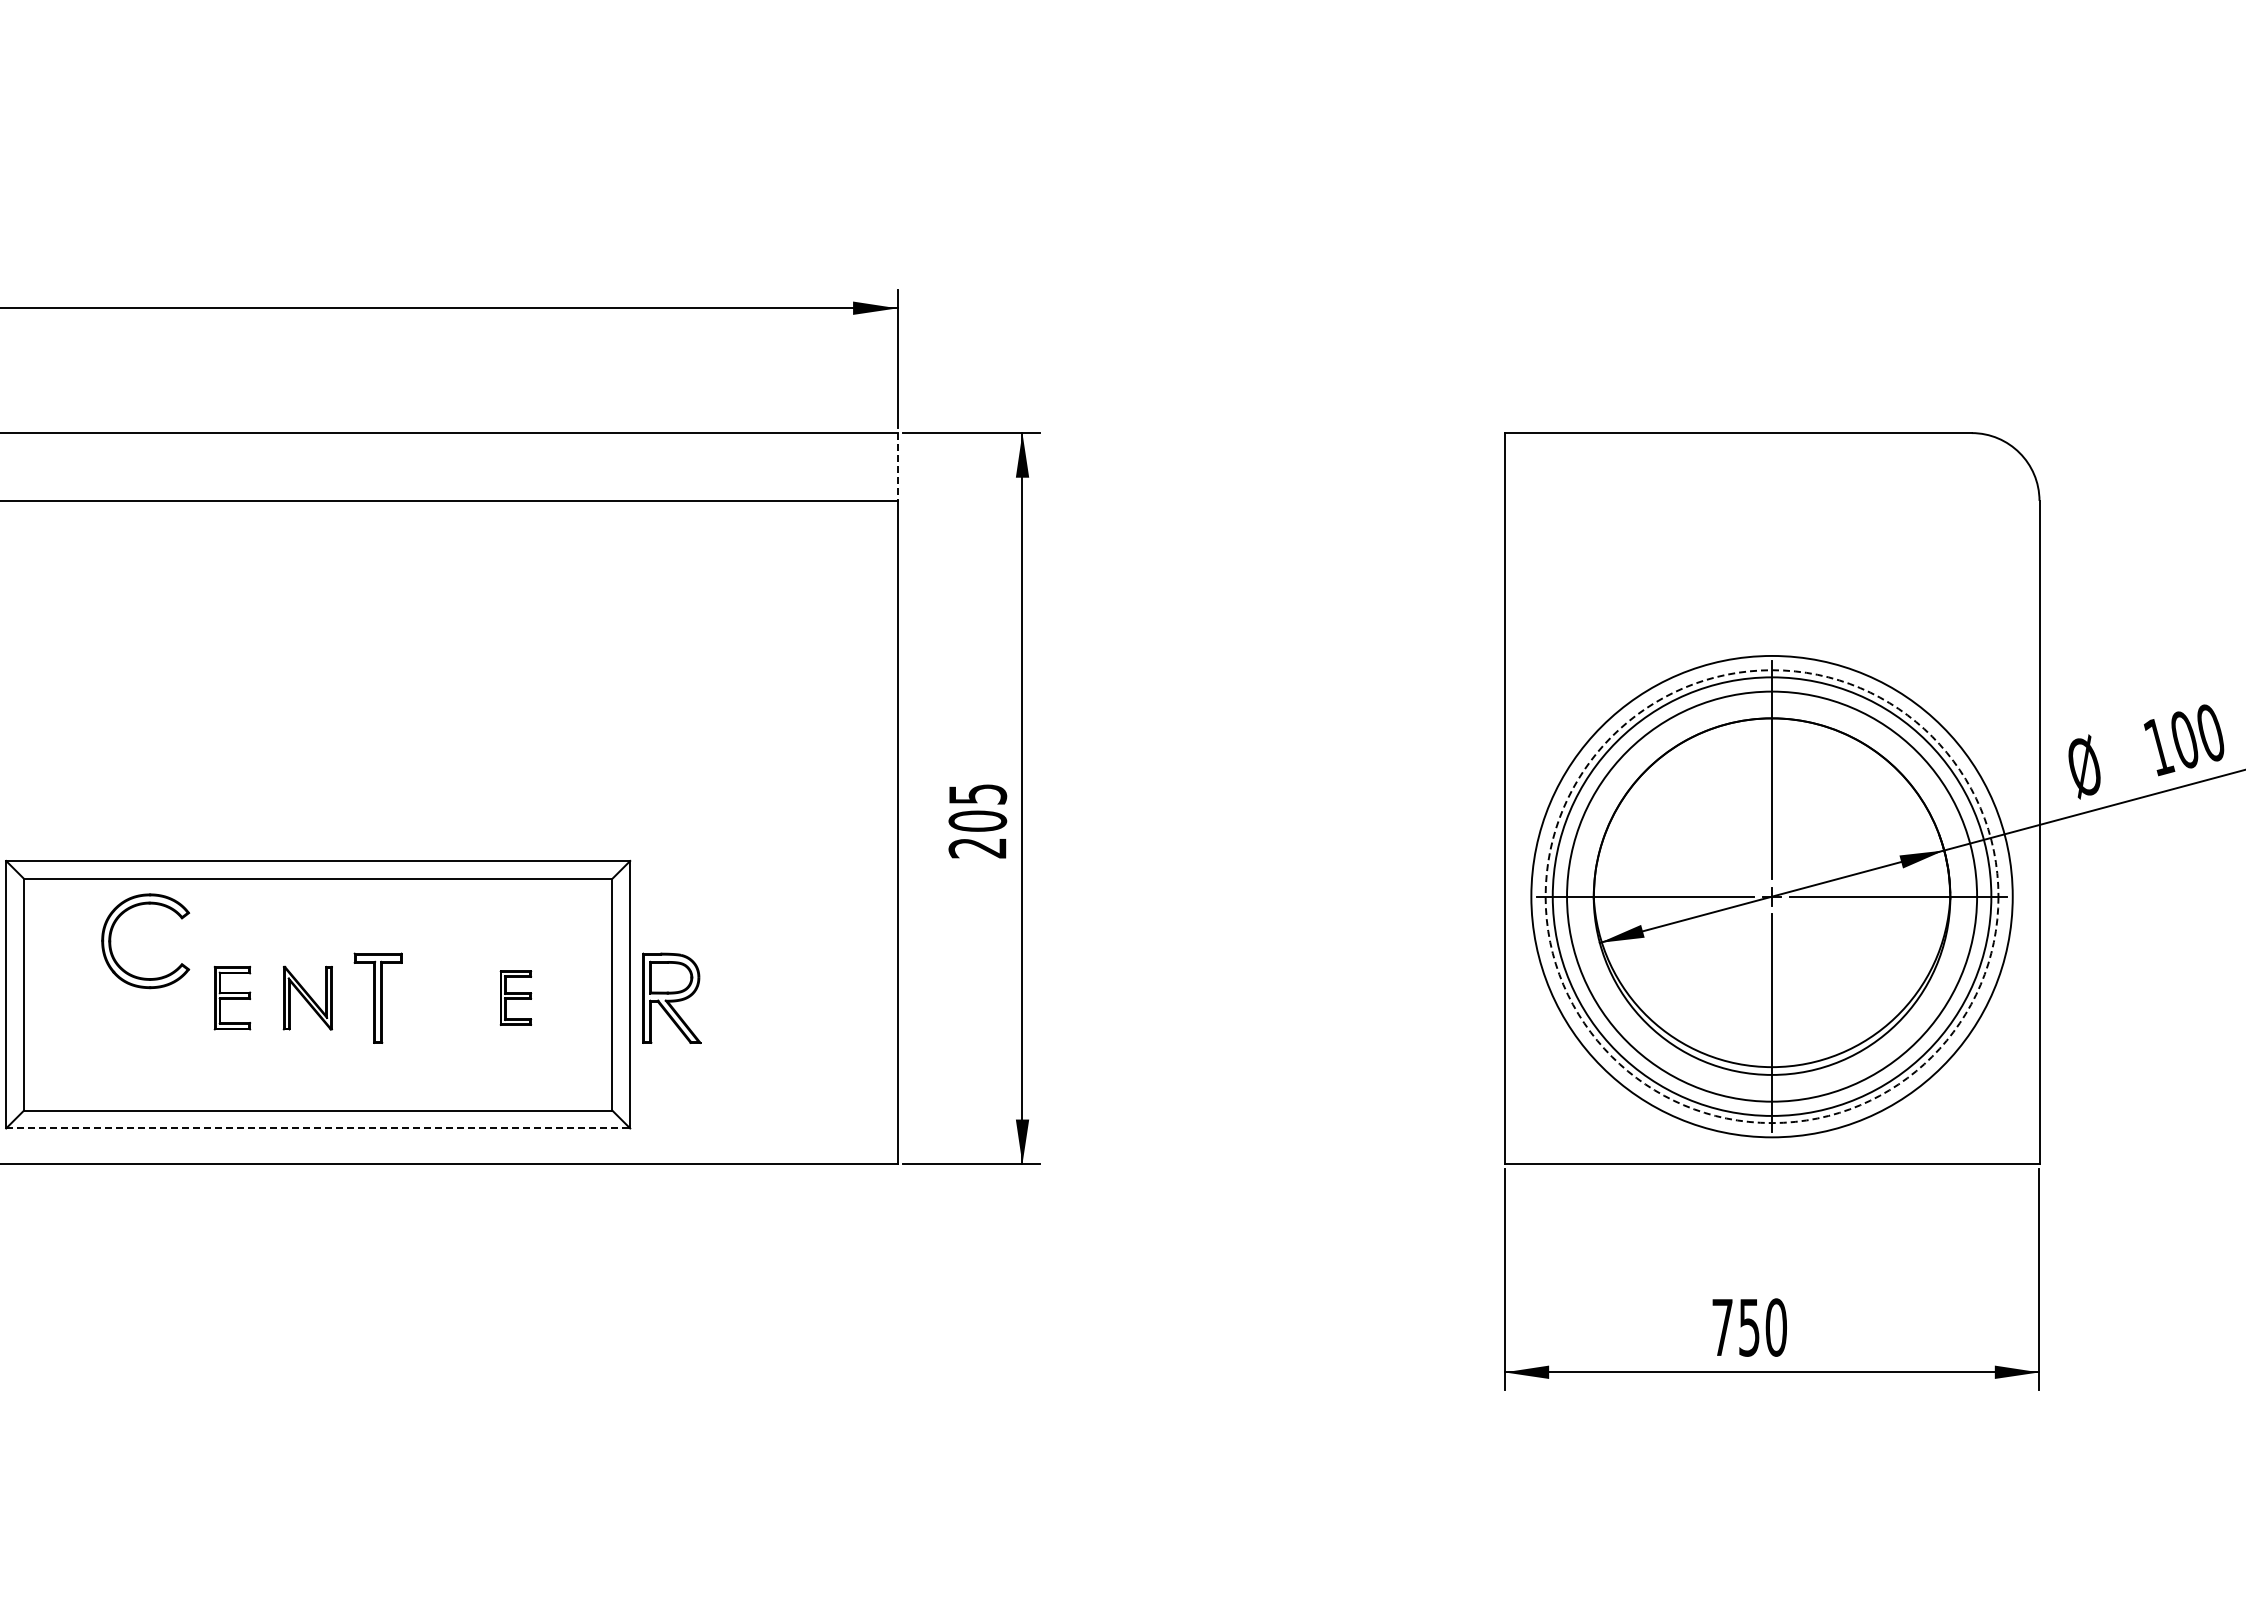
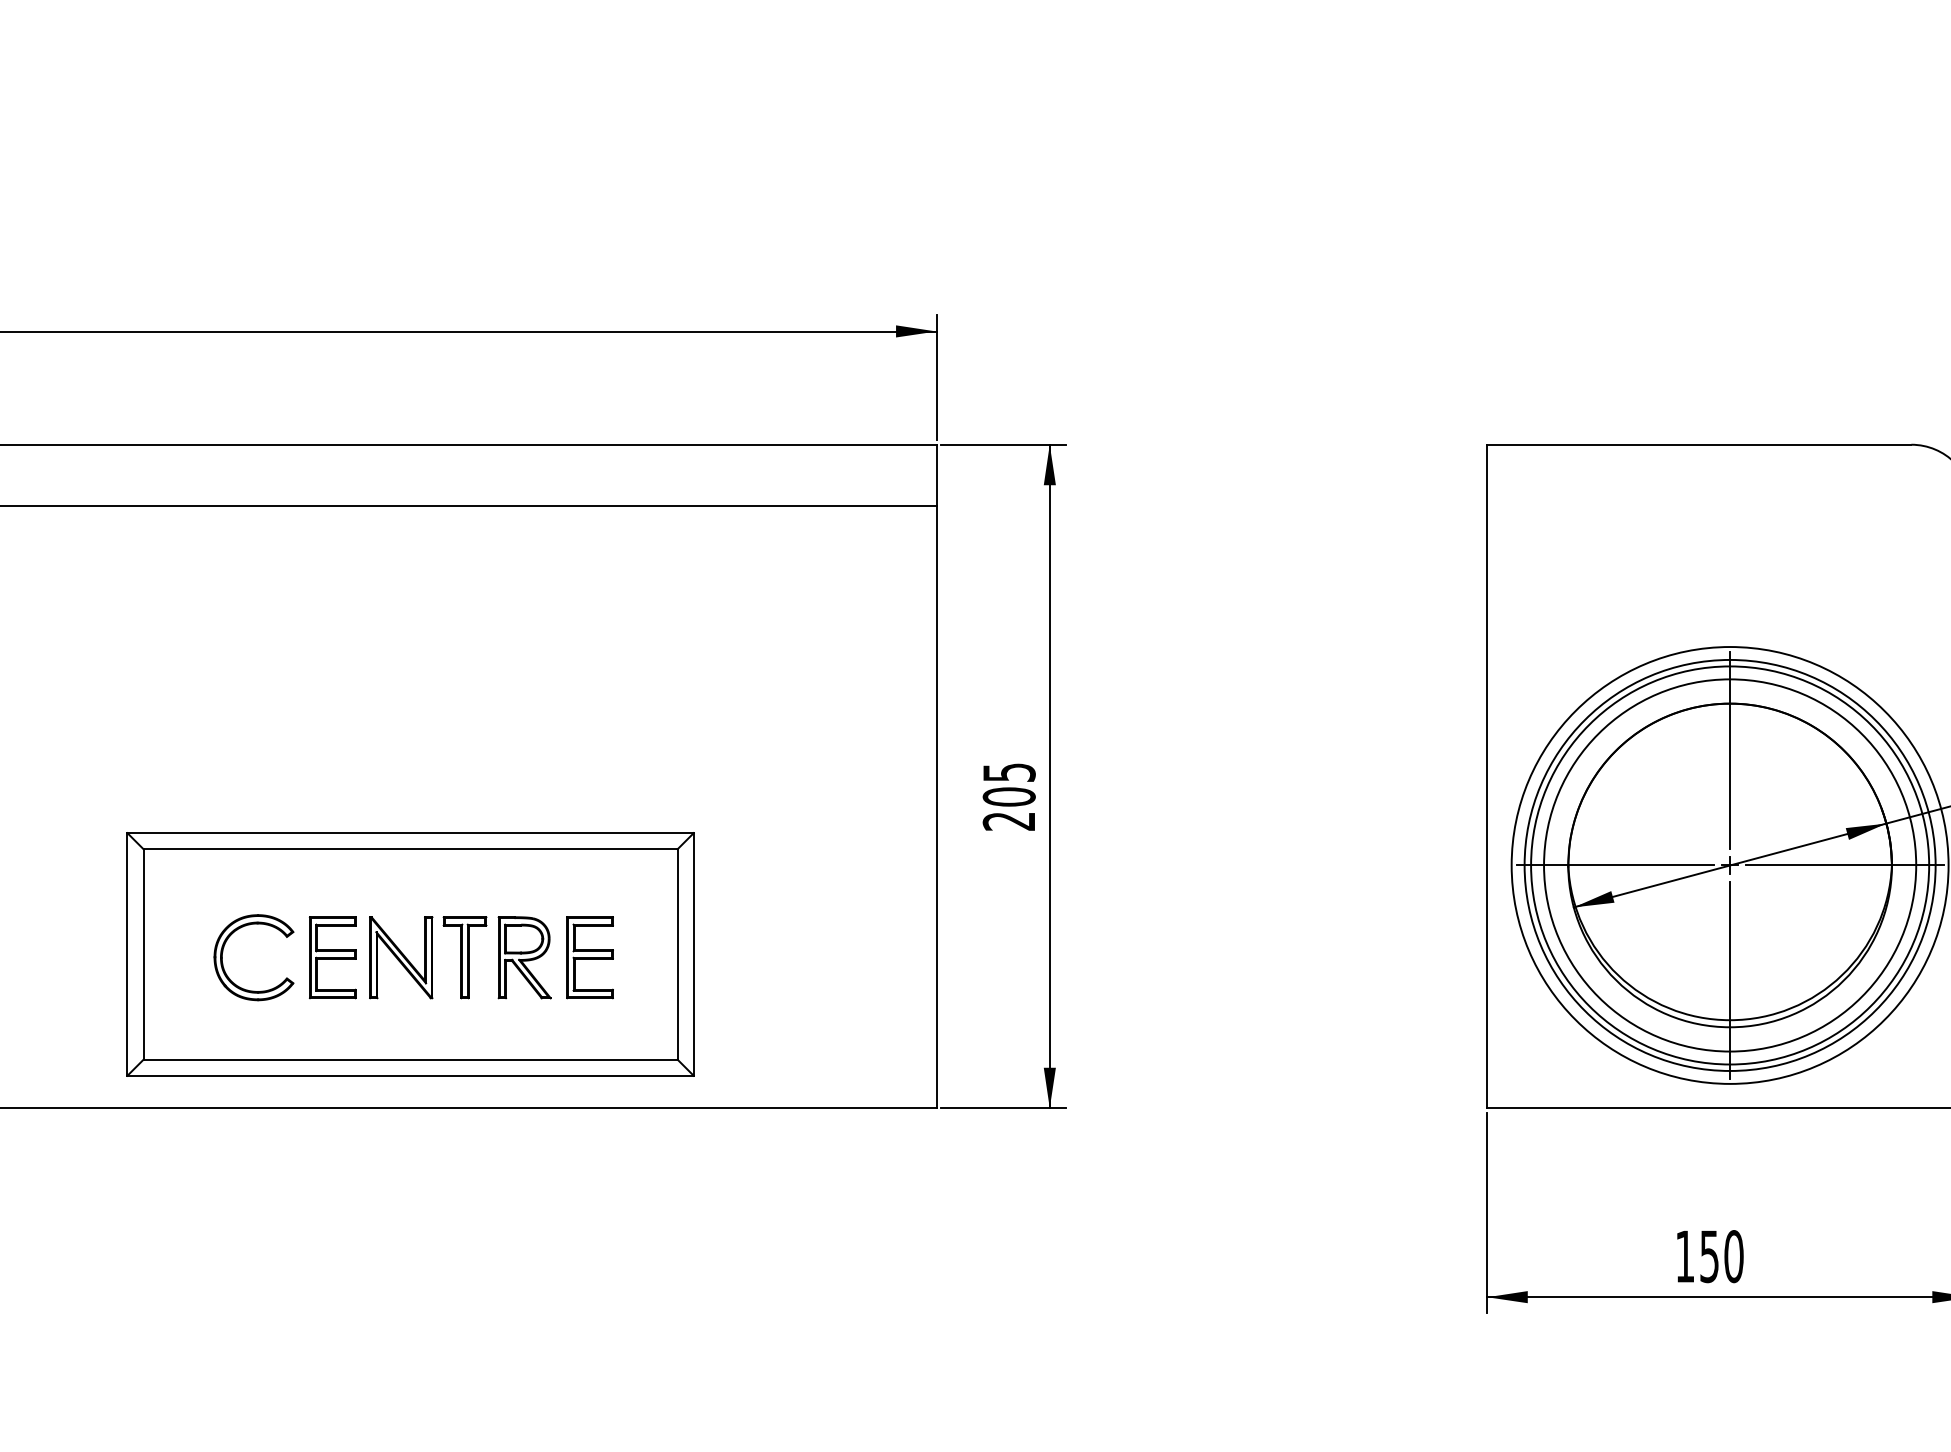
line: (897, 466) -> (936, 475), dashed -> solid
circle: (1771, 896) -> (1729, 865), dashed -> solid
part: (111, 941) -> (222, 957), moved
part: (232, 997) -> (332, 956), size x1.43
part: (307, 997) -> (400, 956), size x1.43
part: (515, 997) -> (589, 956), size x1.67
part: (671, 997) -> (524, 956), moved
line: (318, 1128) -> (410, 1075), dashed -> solid
text: (1722, 1327) -> (1685, 1256), 750 -> 150

